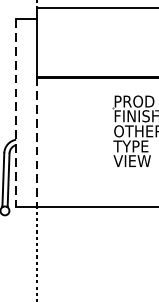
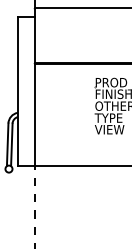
line: (15, 114) -> (17, 92), dashed -> solid
line: (37, 141) -> (34, 114), dashed -> solid

